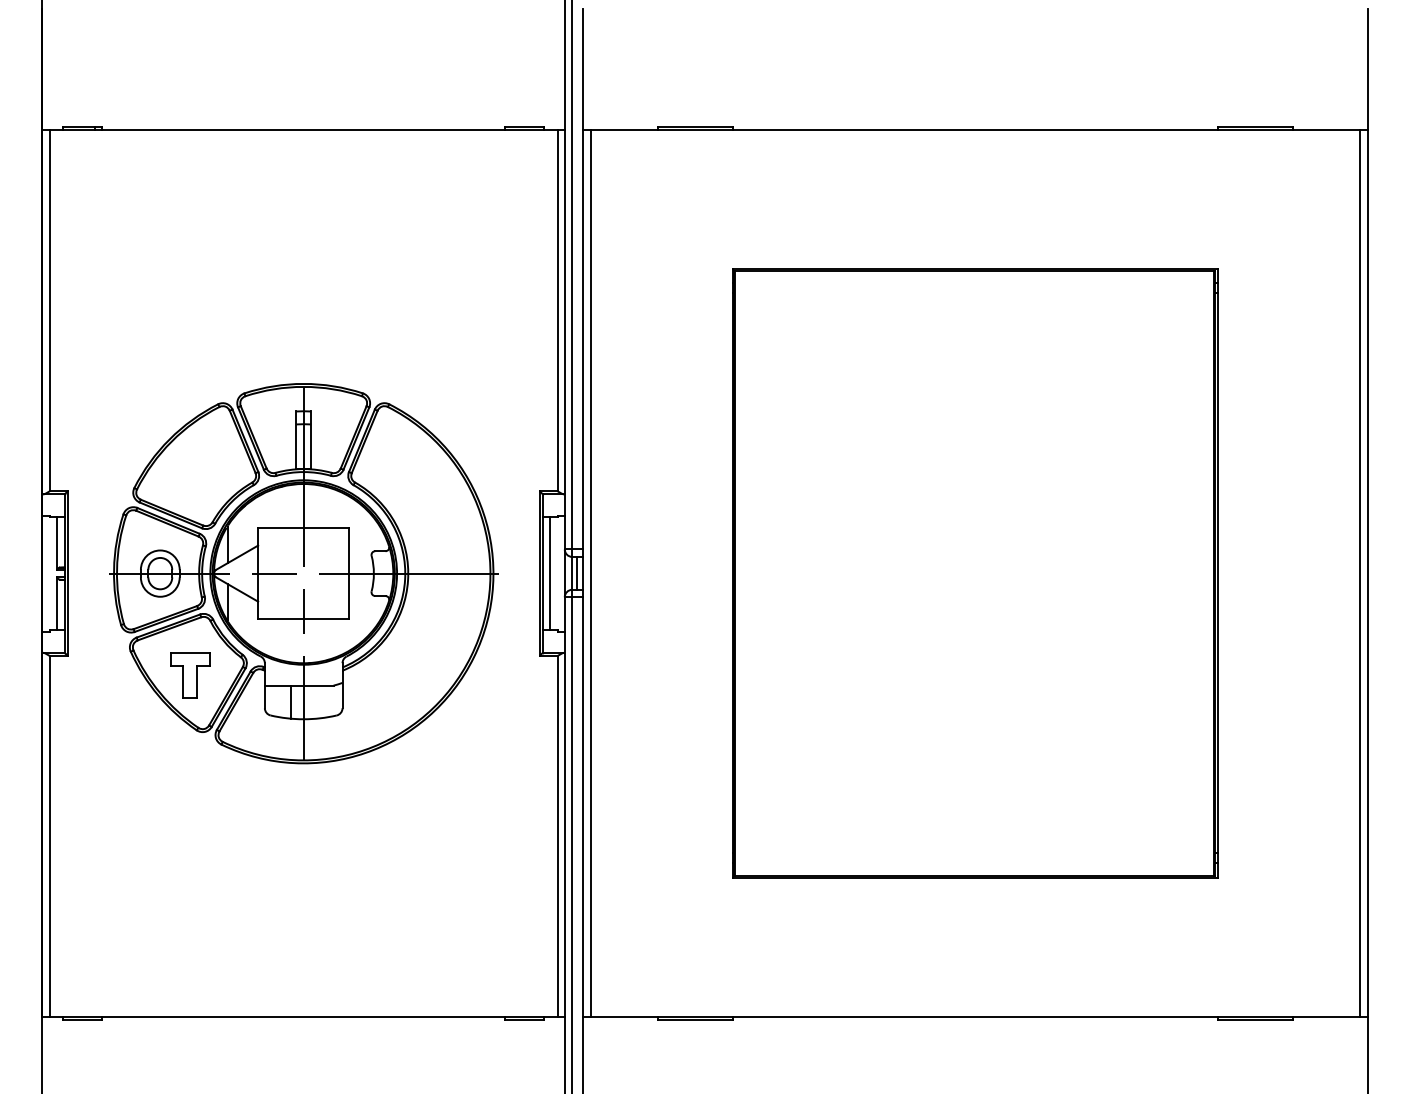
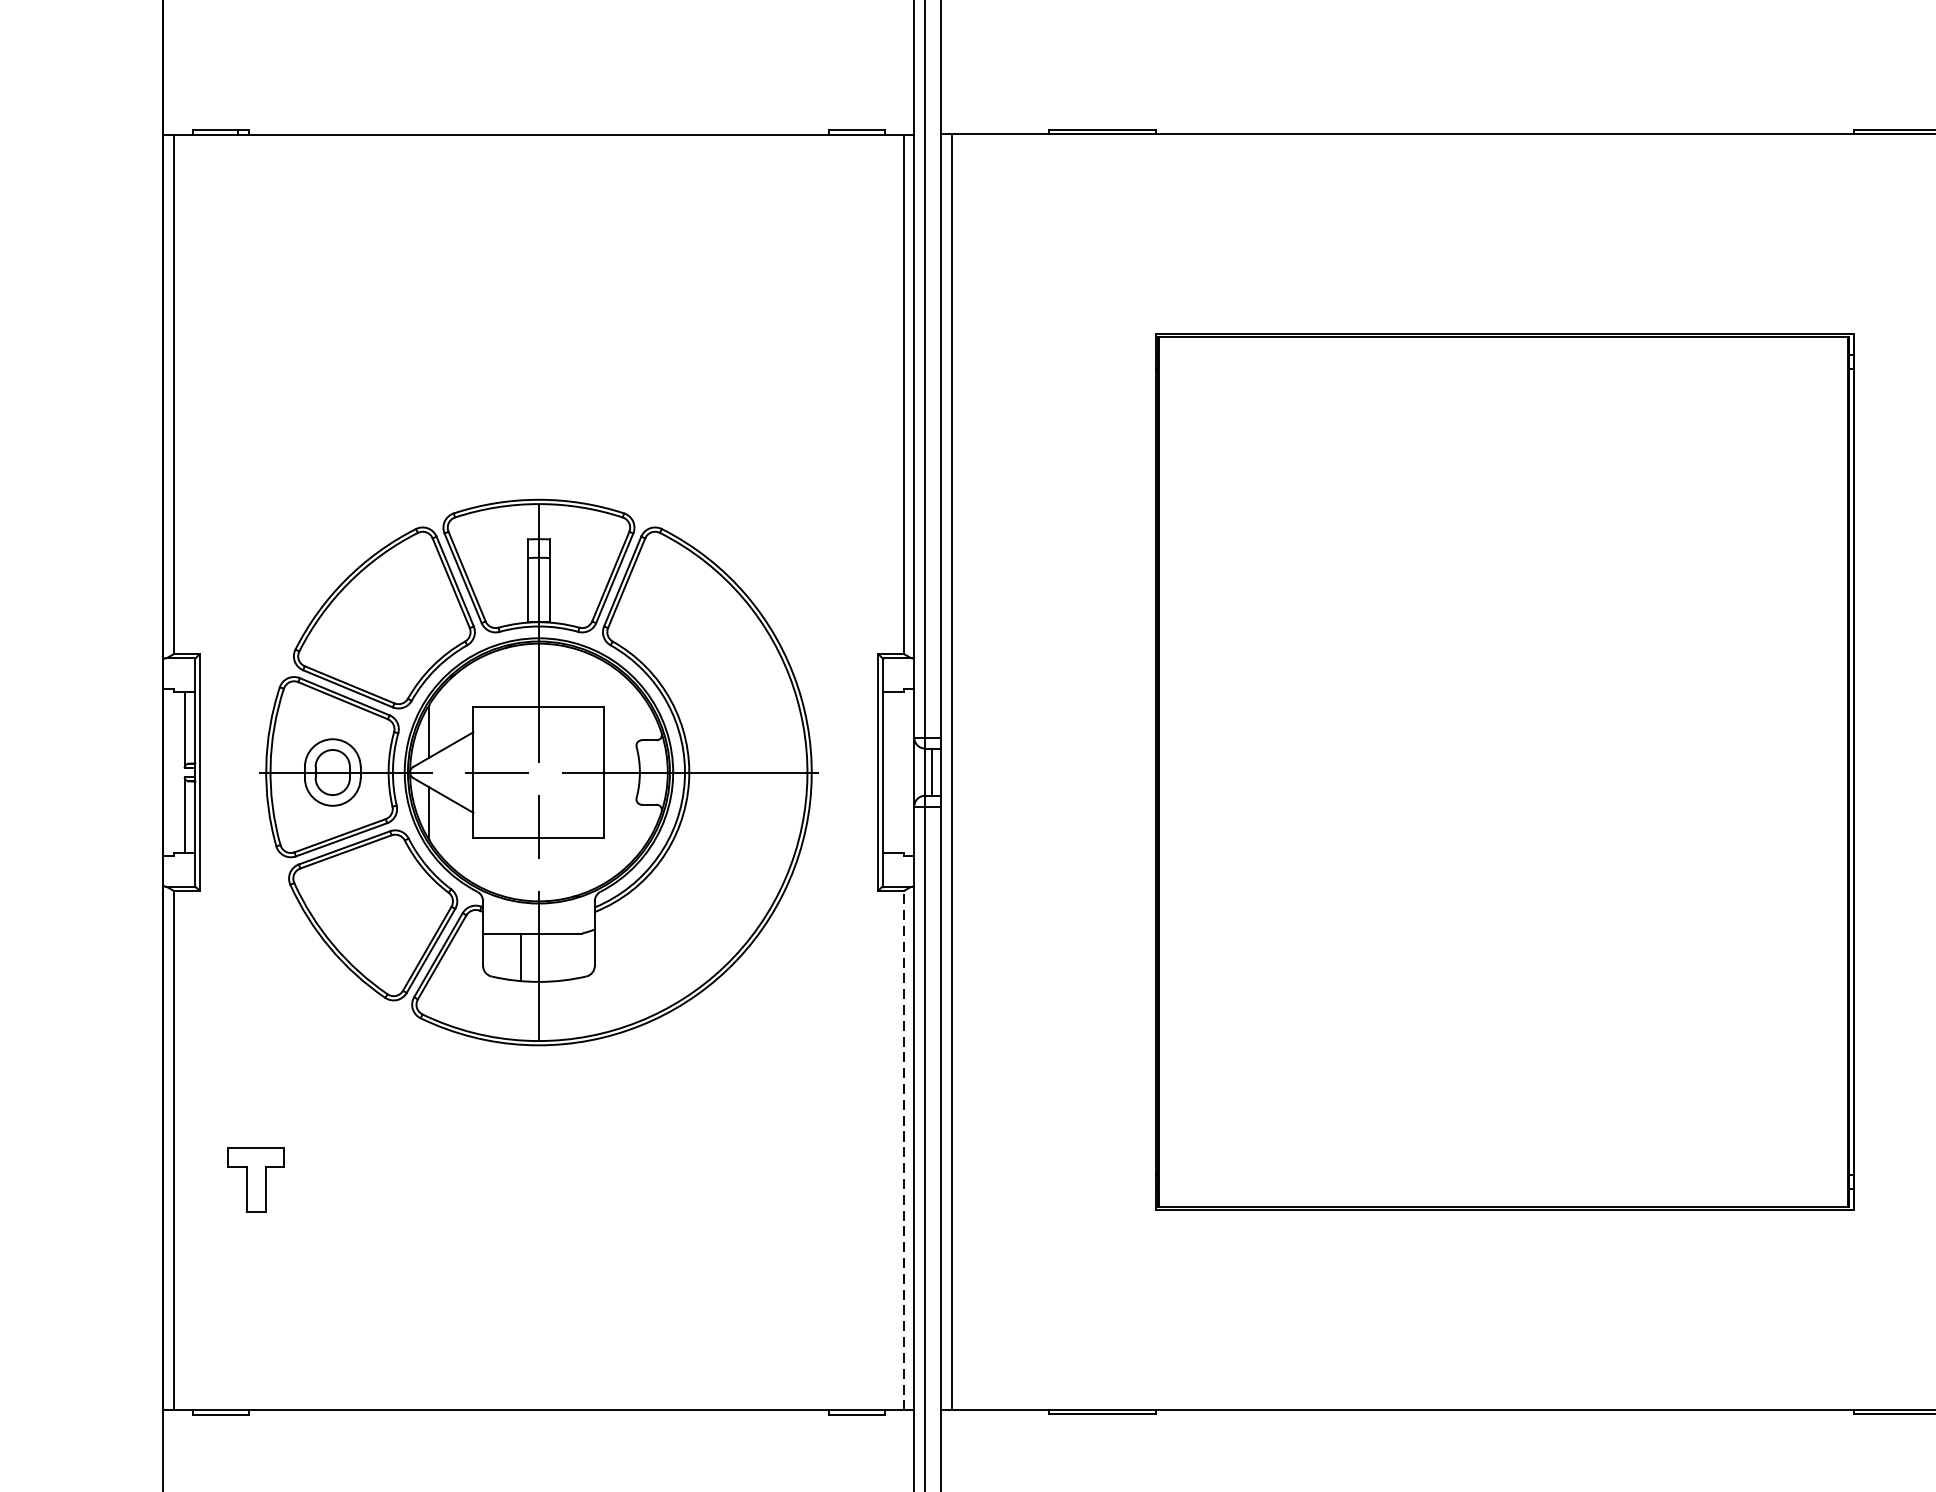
line: (550, 573) -> (893, 772), removed
part: (190, 675) -> (256, 1180), moved
line: (557, 836) -> (903, 1150), solid -> dashed

